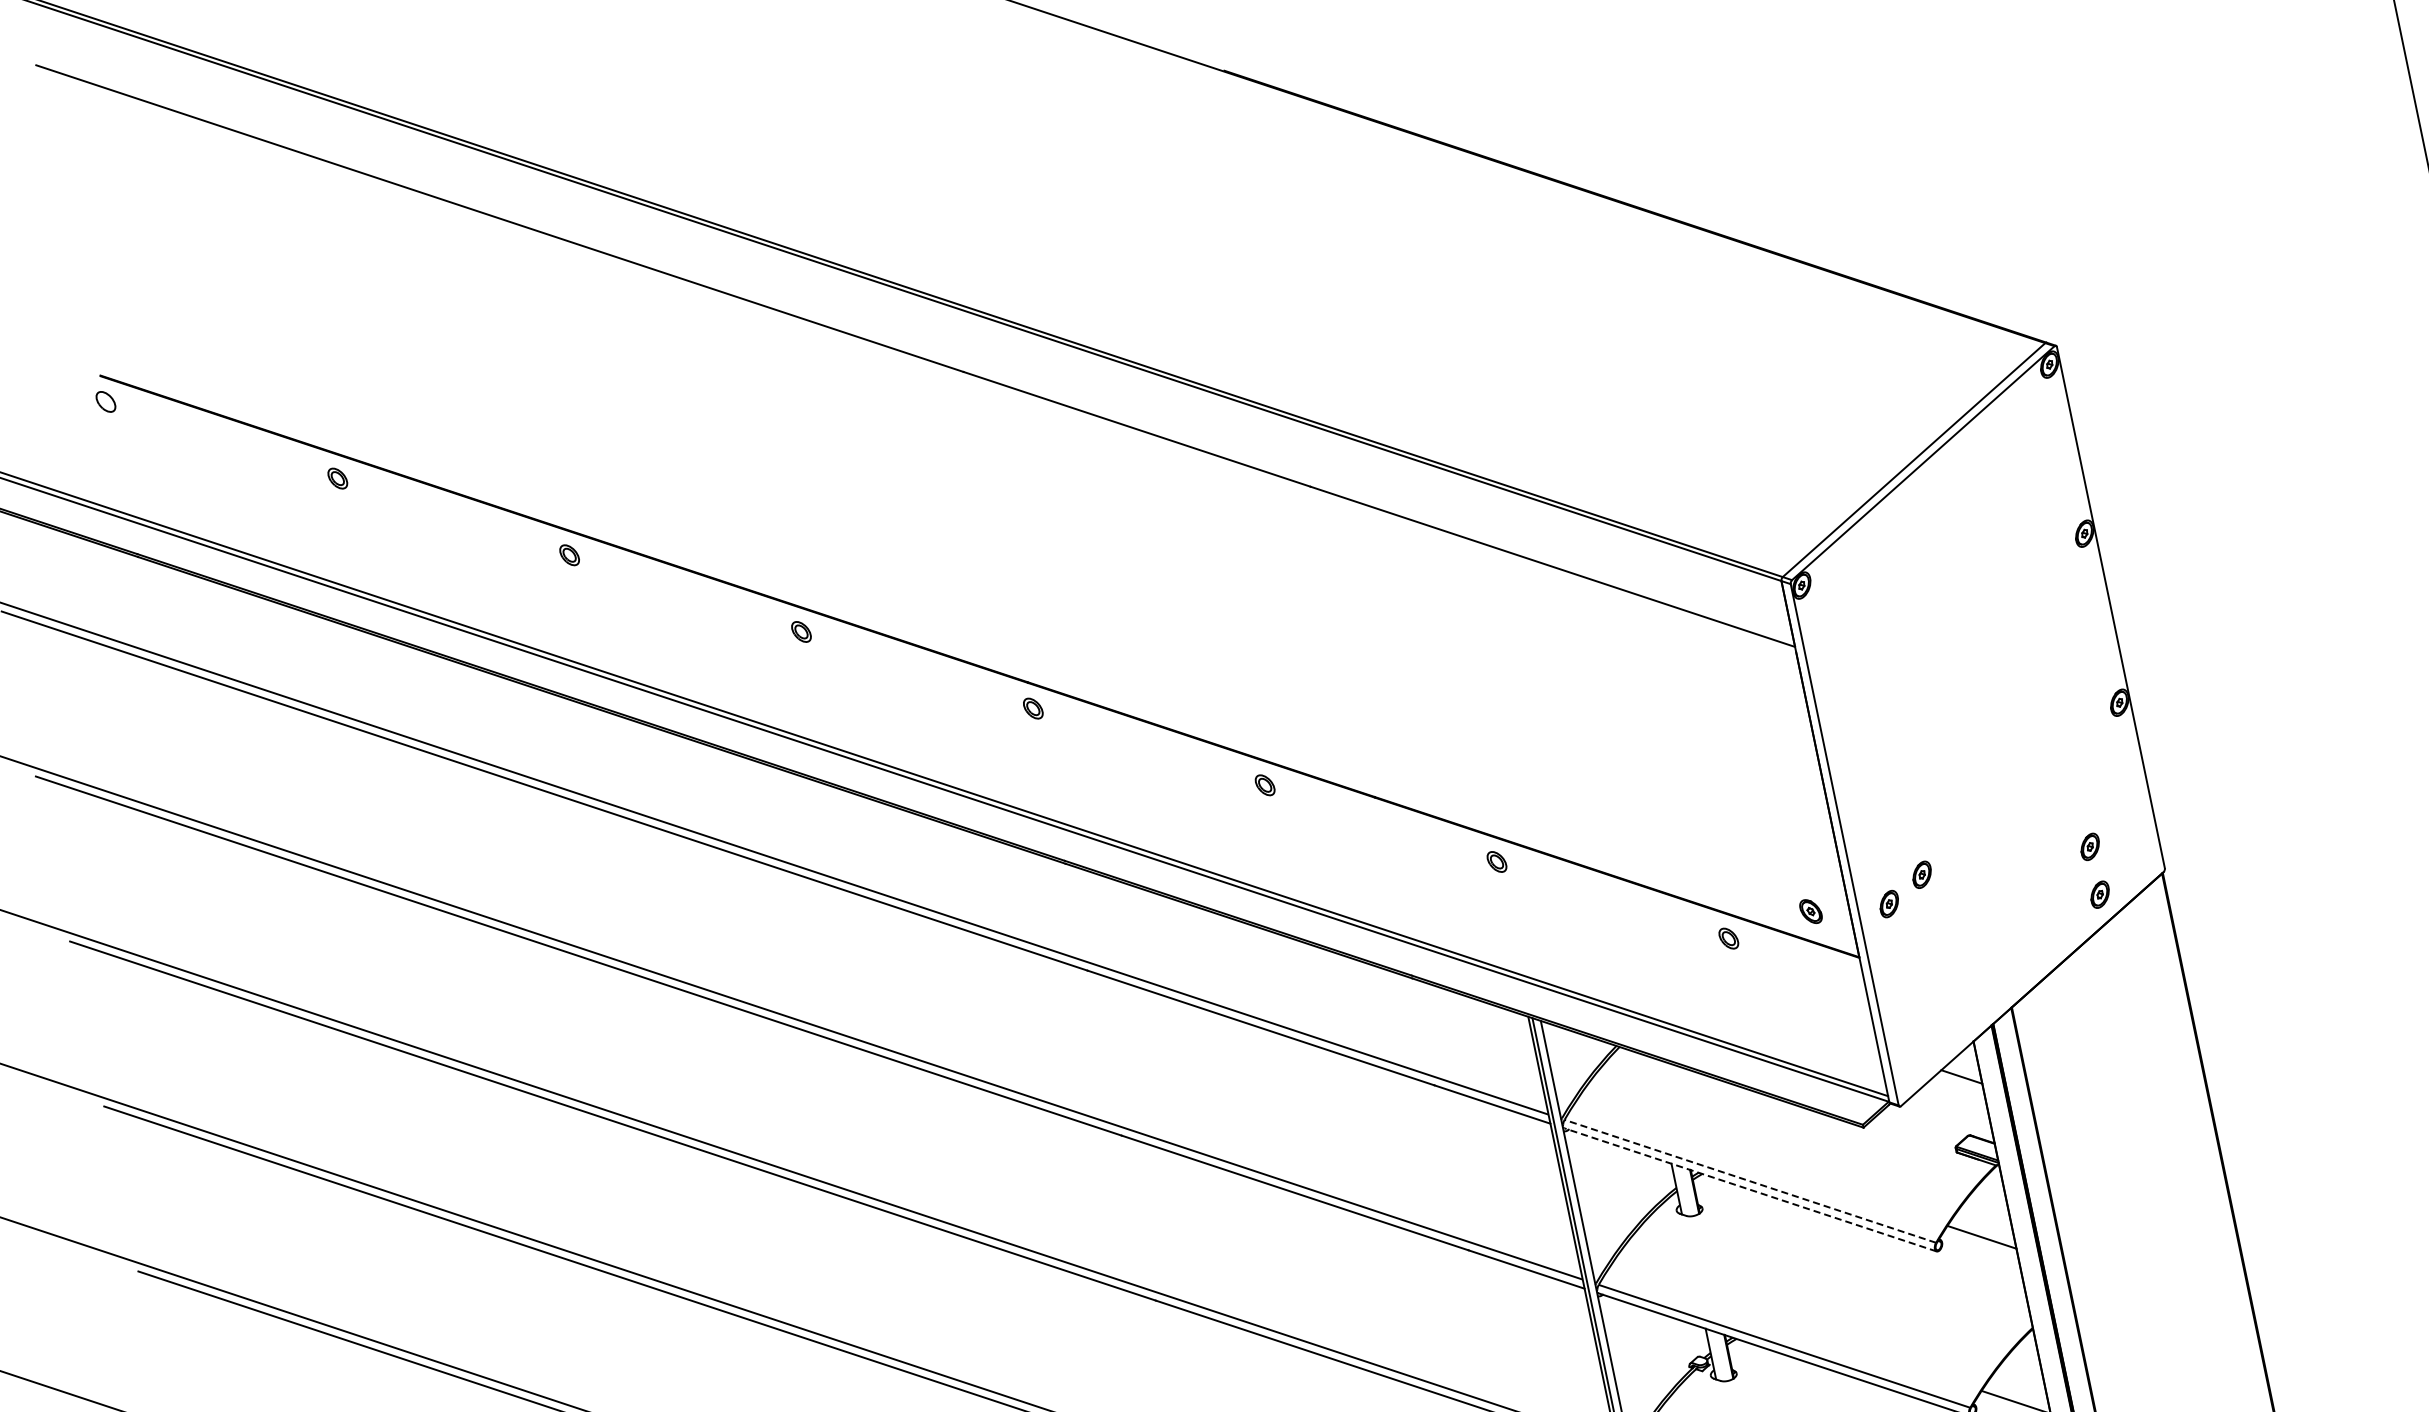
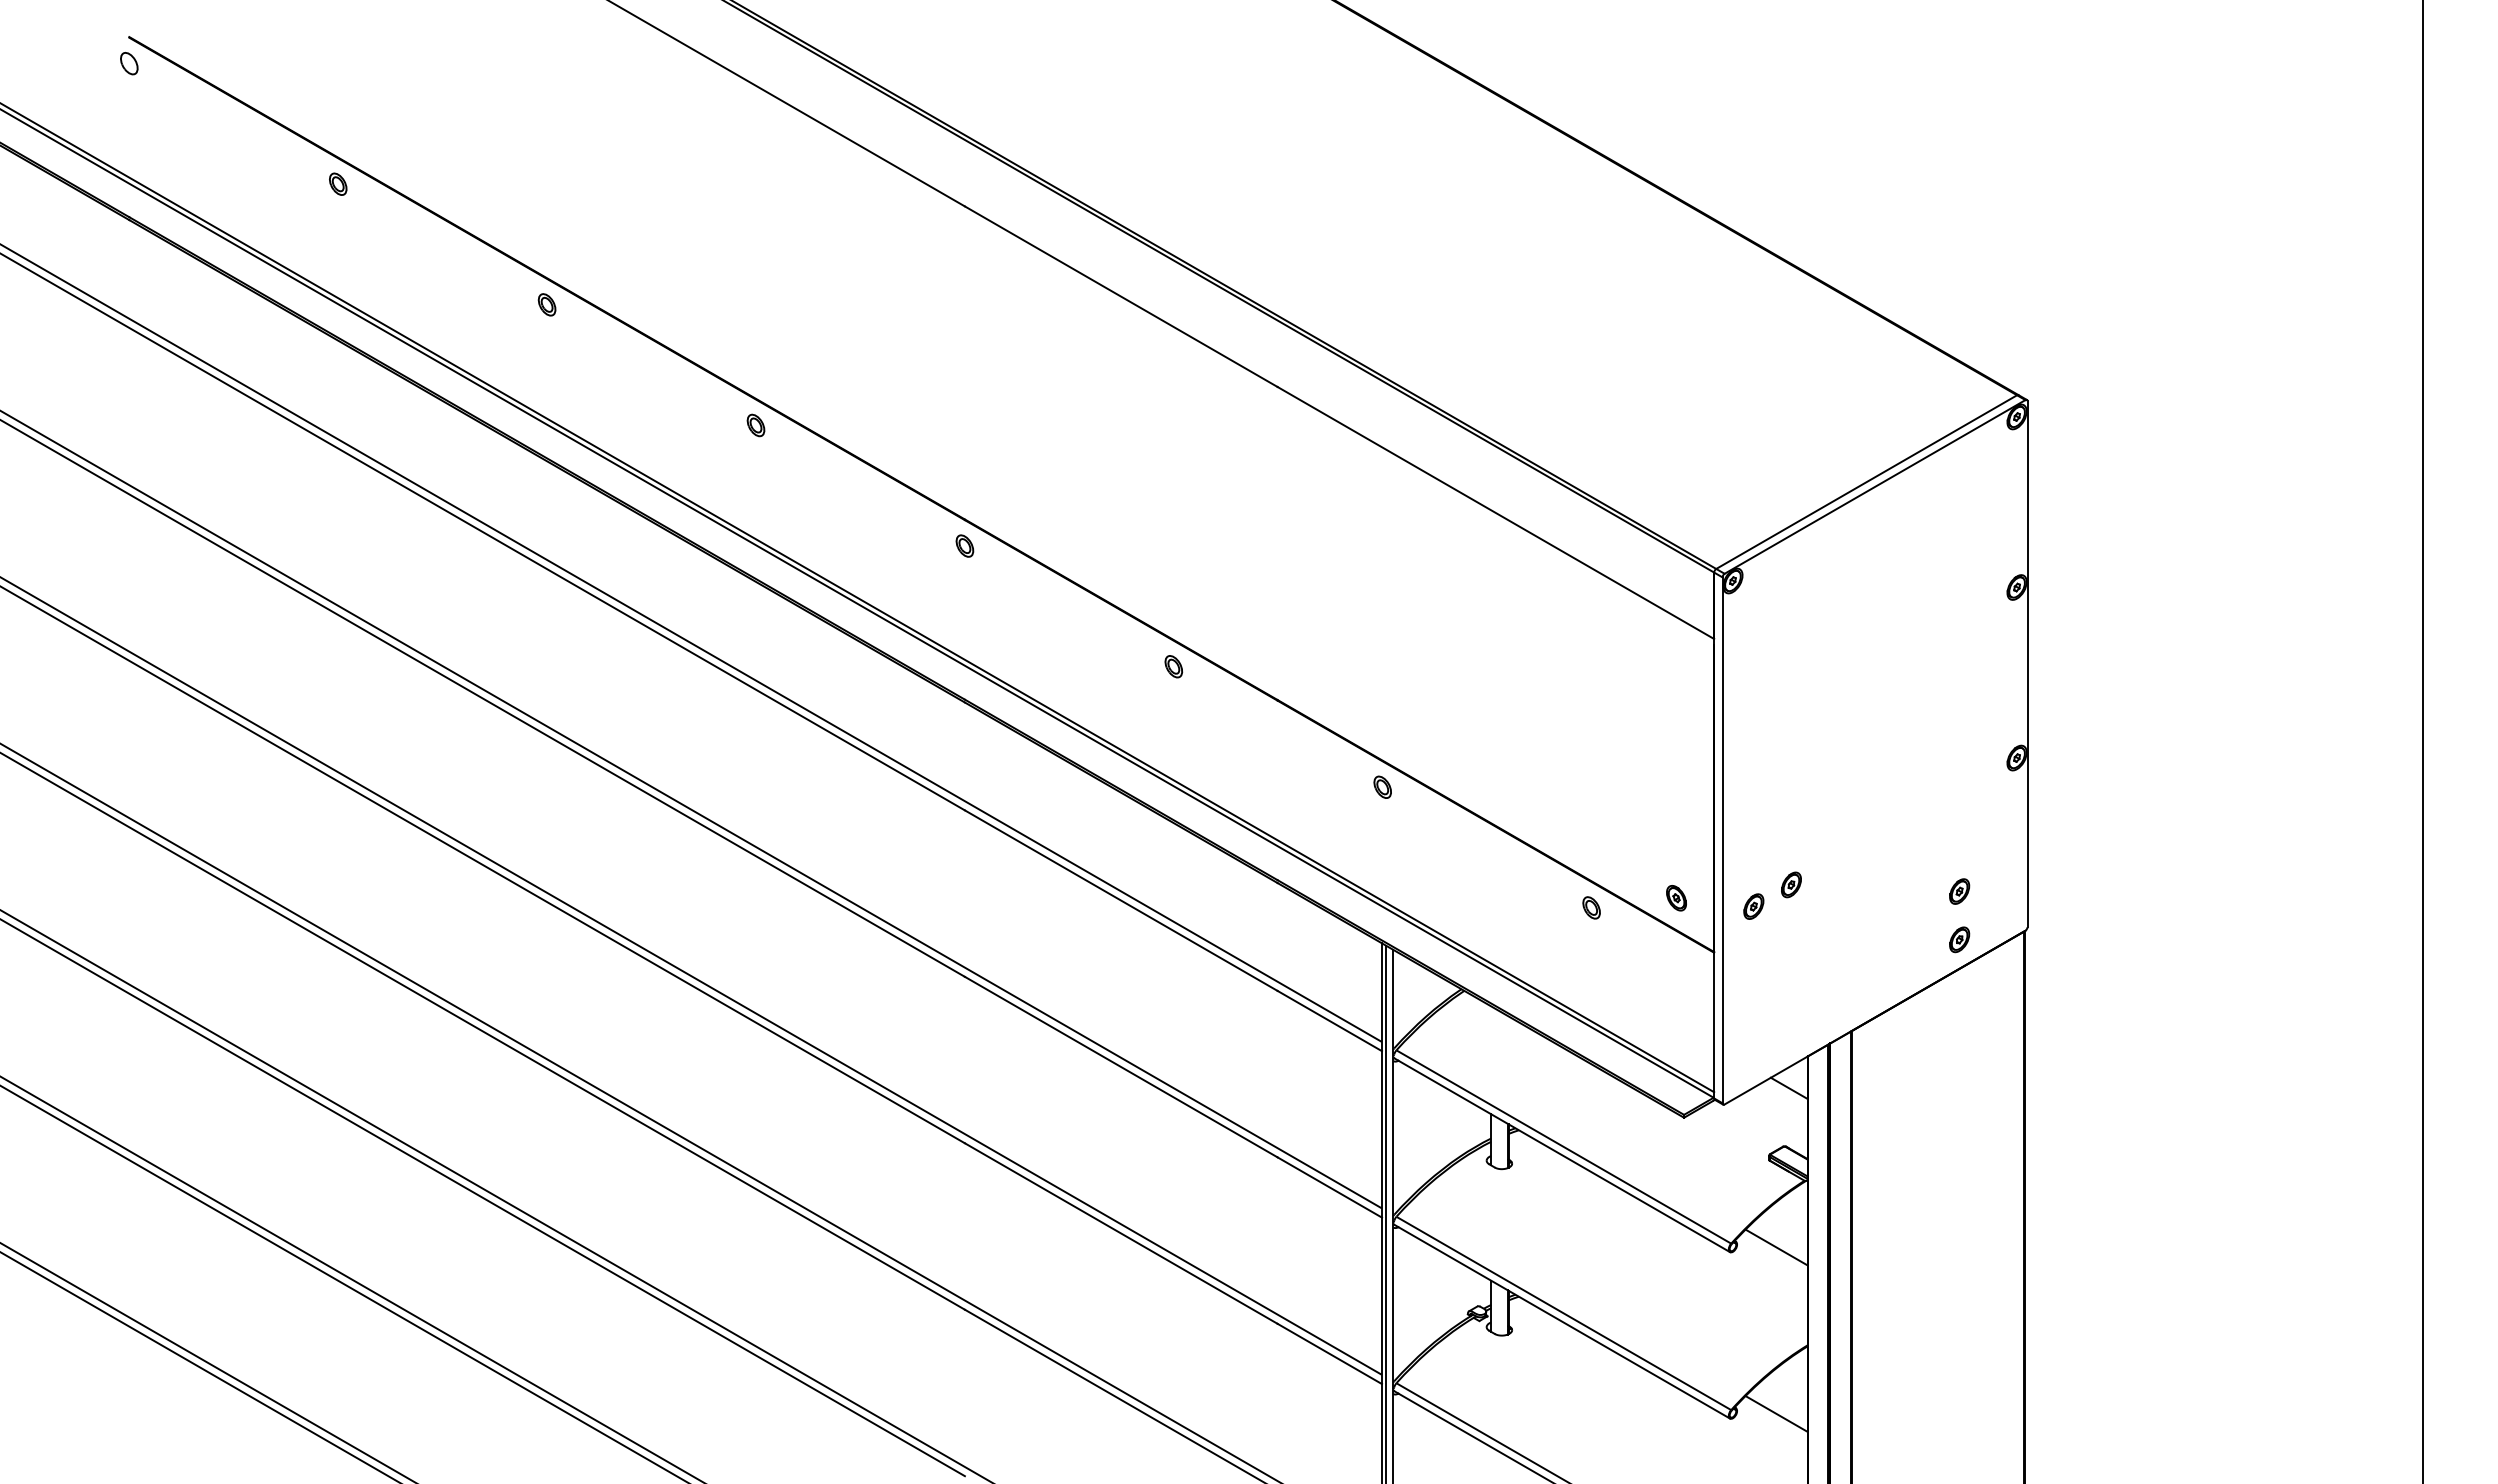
line: (1749, 1180) -> (1563, 1146), dashed -> solid
line: (1750, 1190) -> (1562, 1155), dashed -> solid

